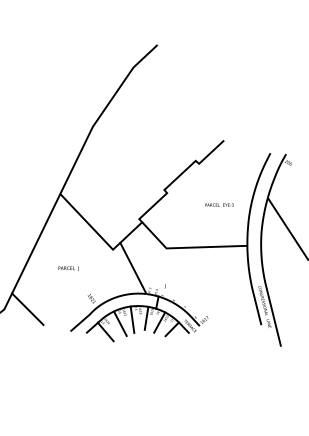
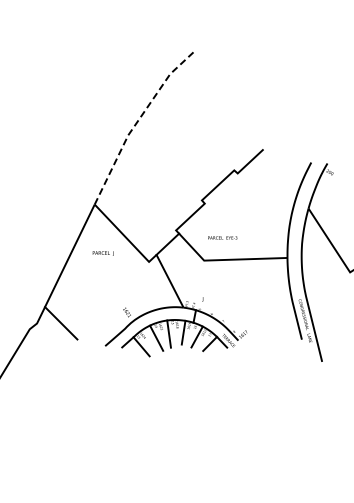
line: (101, 114) -> (137, 122), solid -> dashed
text: (219, 204) -> (222, 237), moved
text: (67, 268) -> (102, 253), moved

